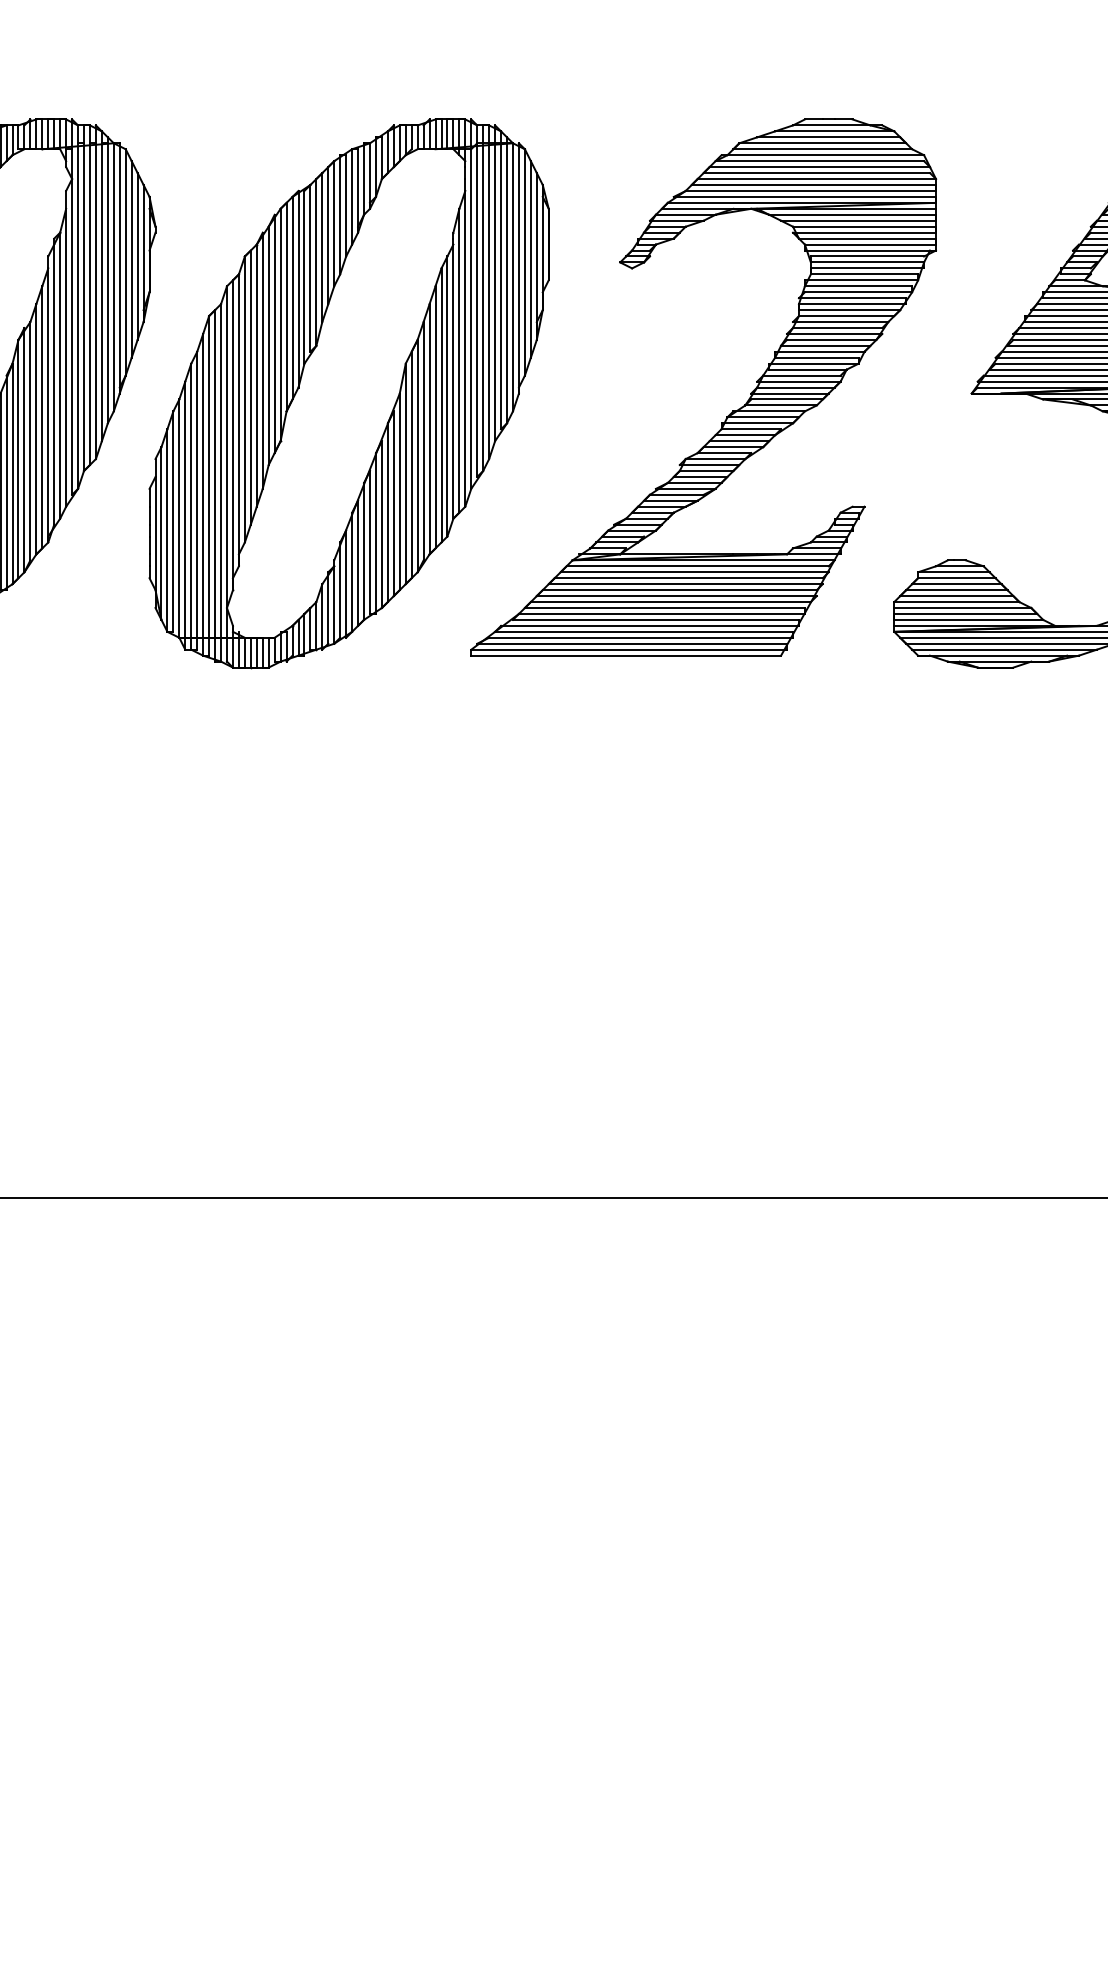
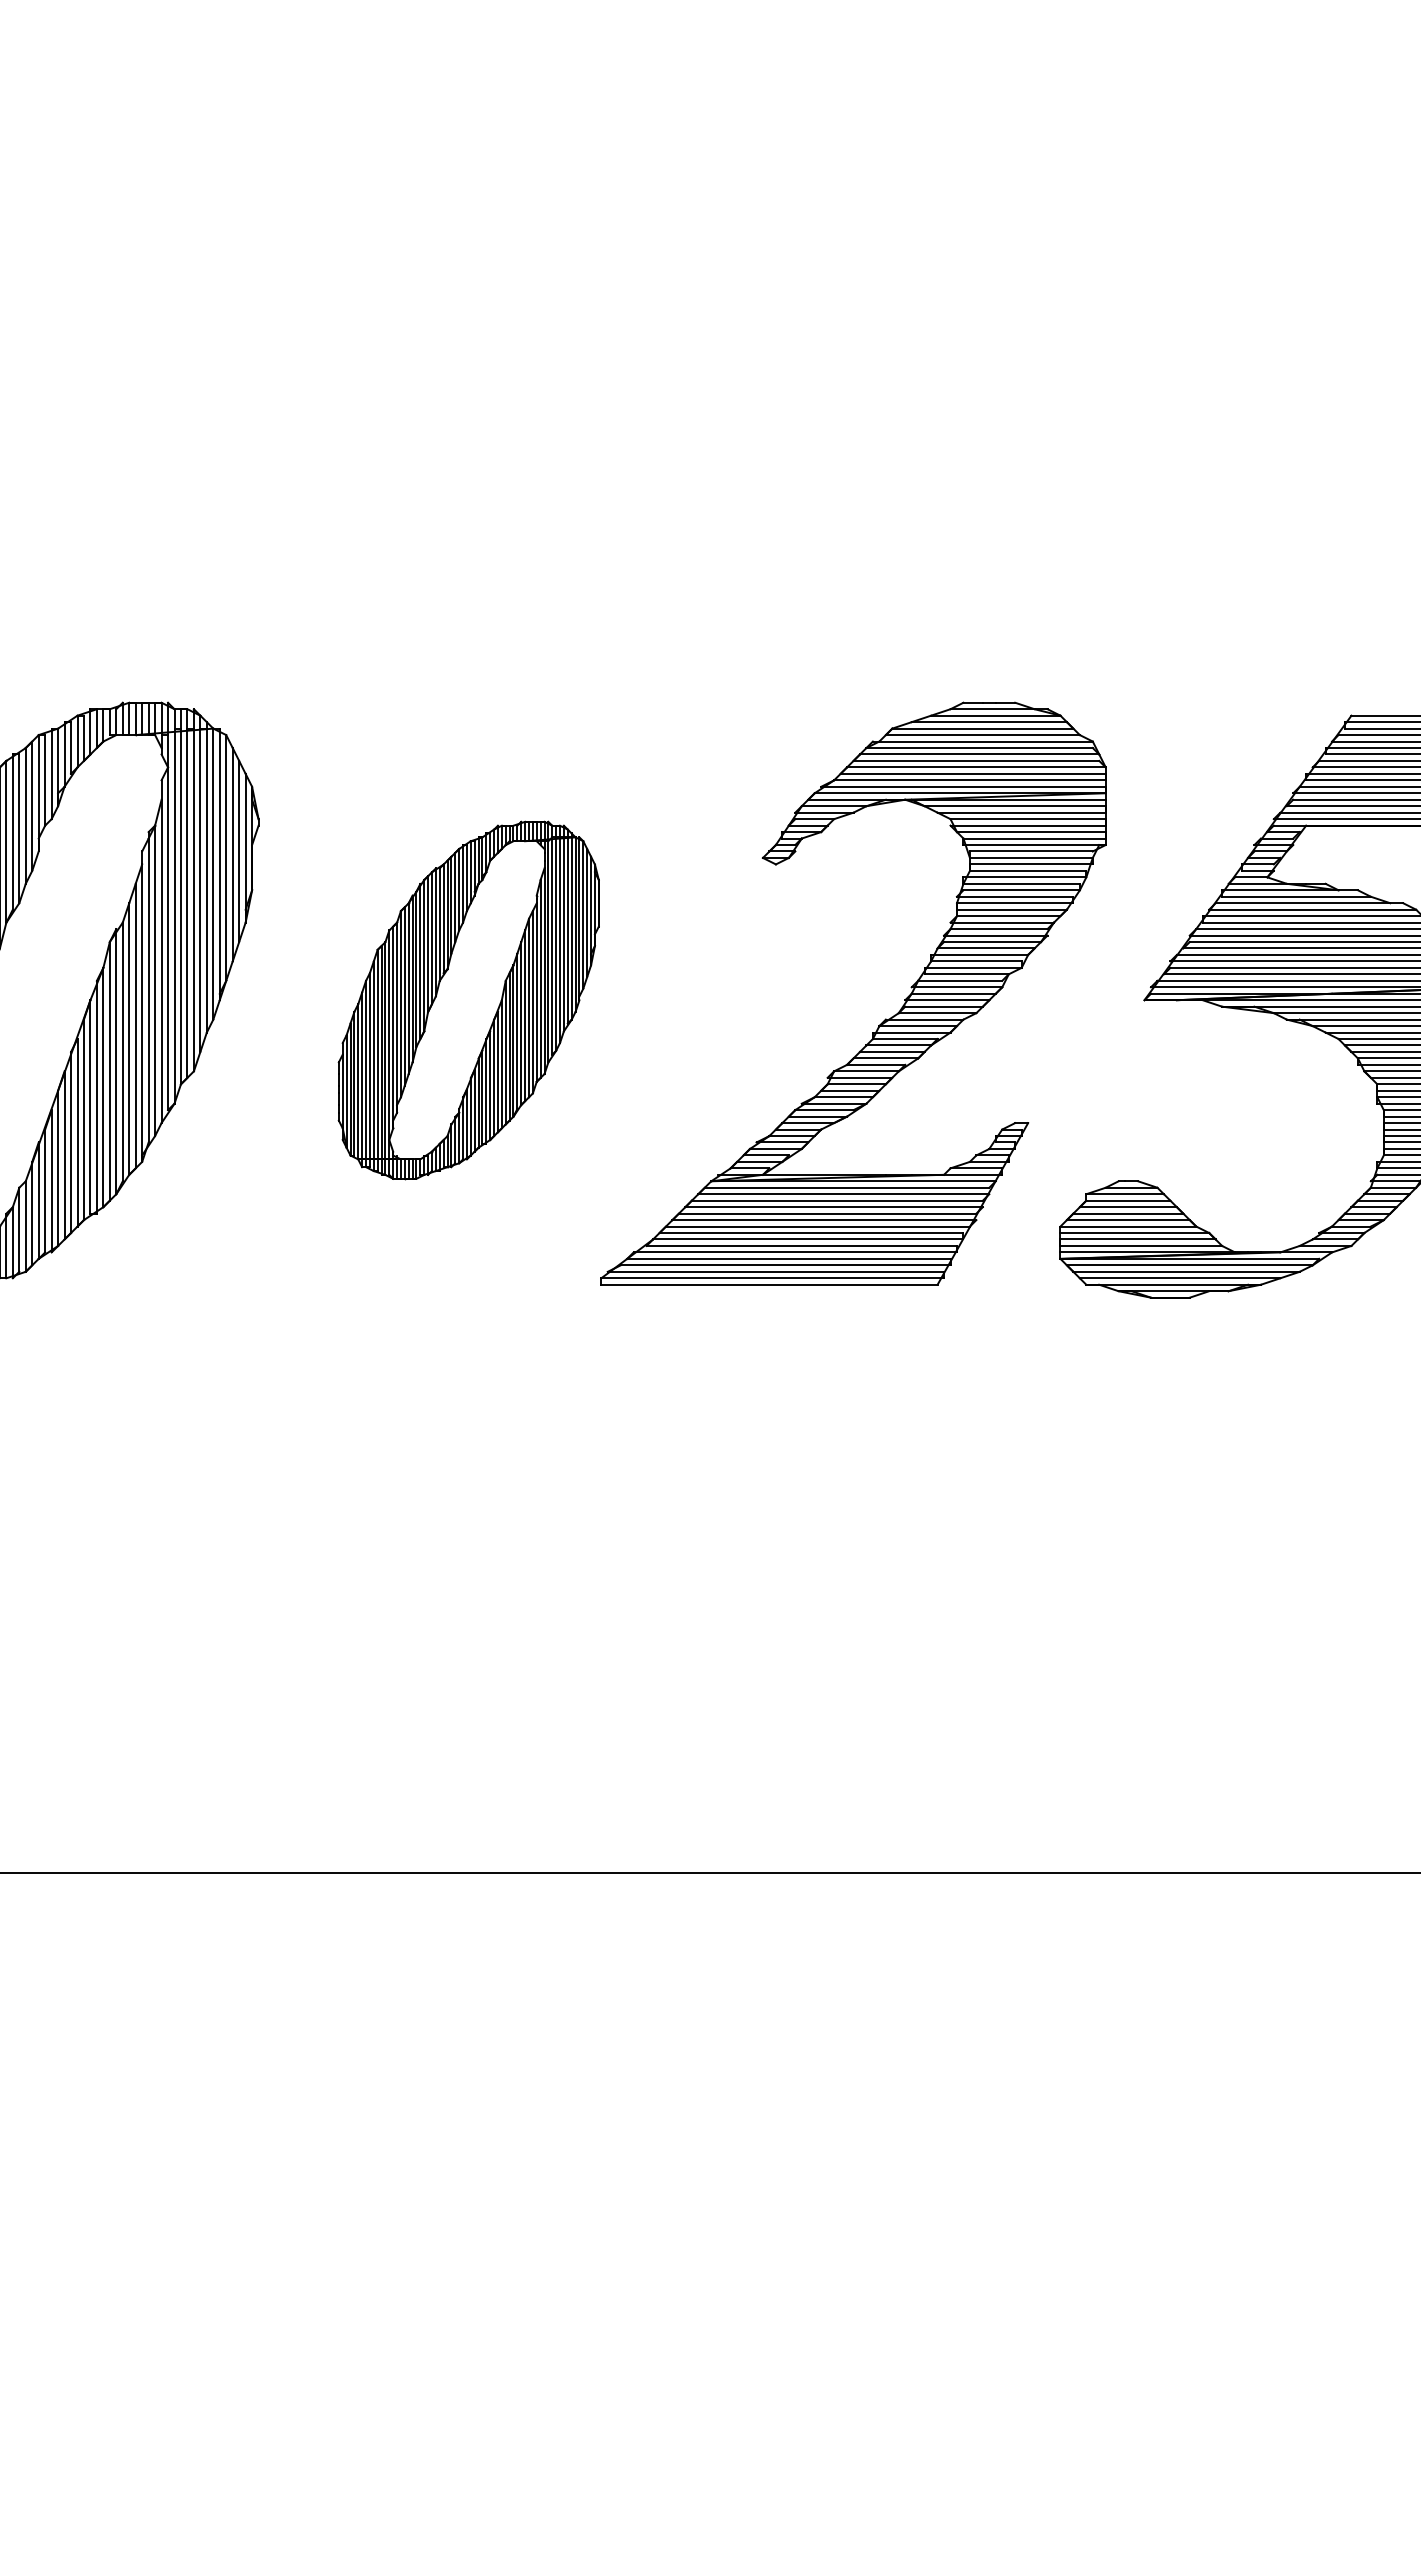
part: (348, 393) -> (468, 1000), size x0.6

